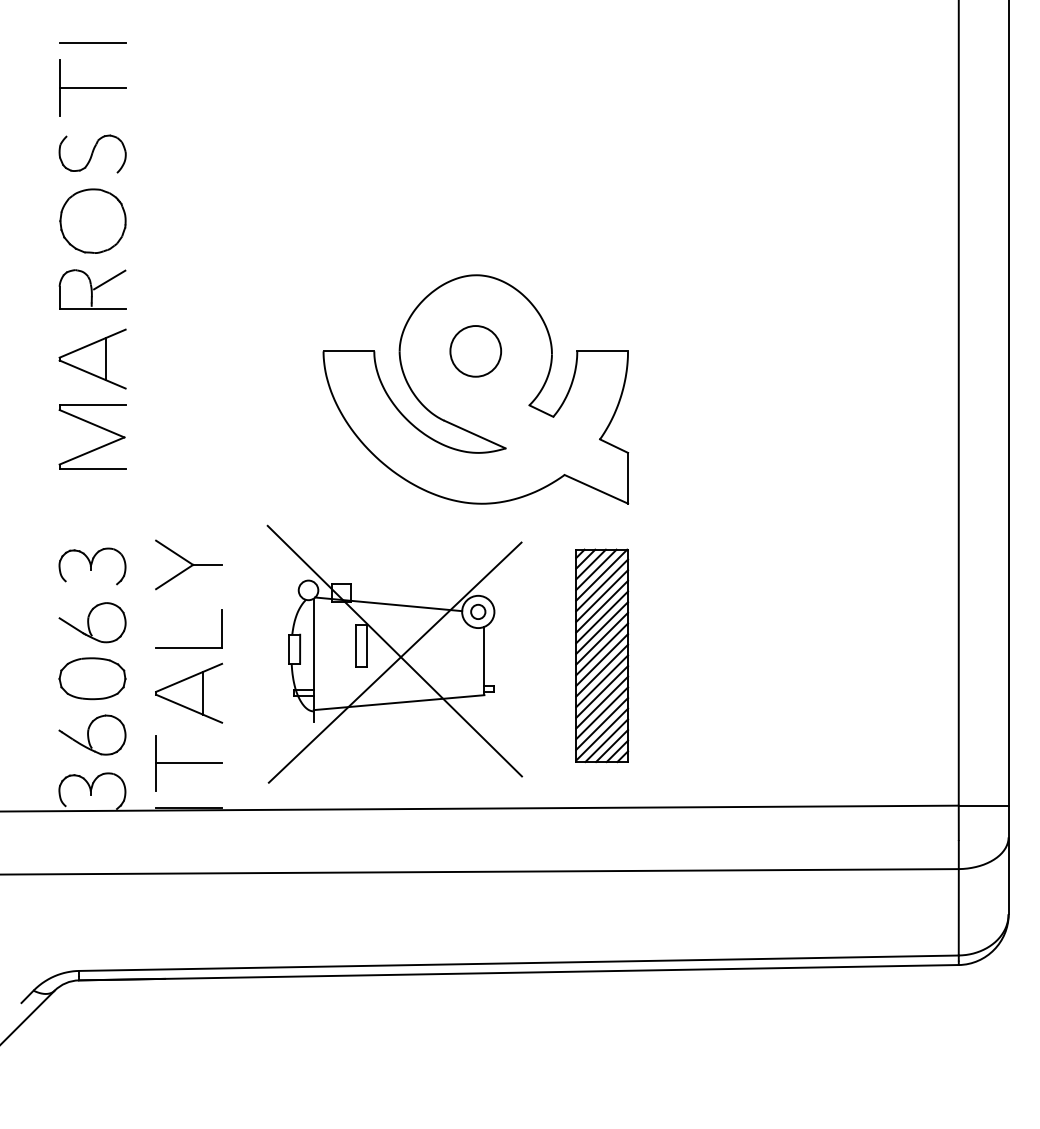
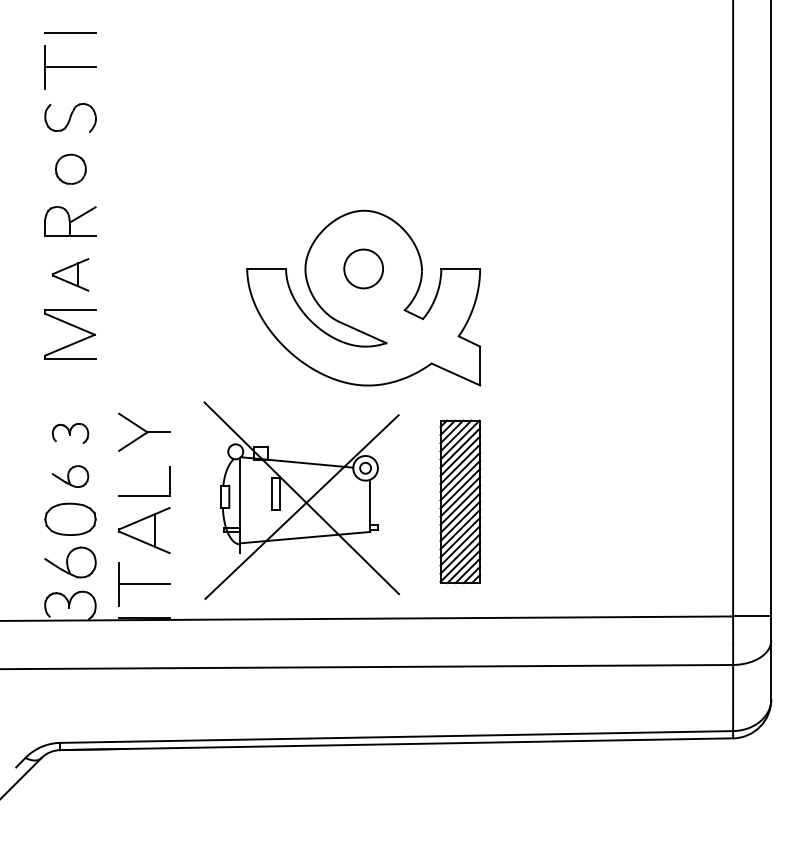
part: (92, 220) -> (70, 168), size x0.6
part: (92, 358) -> (70, 274), size x0.7
part: (92, 566) -> (70, 433), size x0.7
part: (92, 622) -> (70, 476), size x0.7

